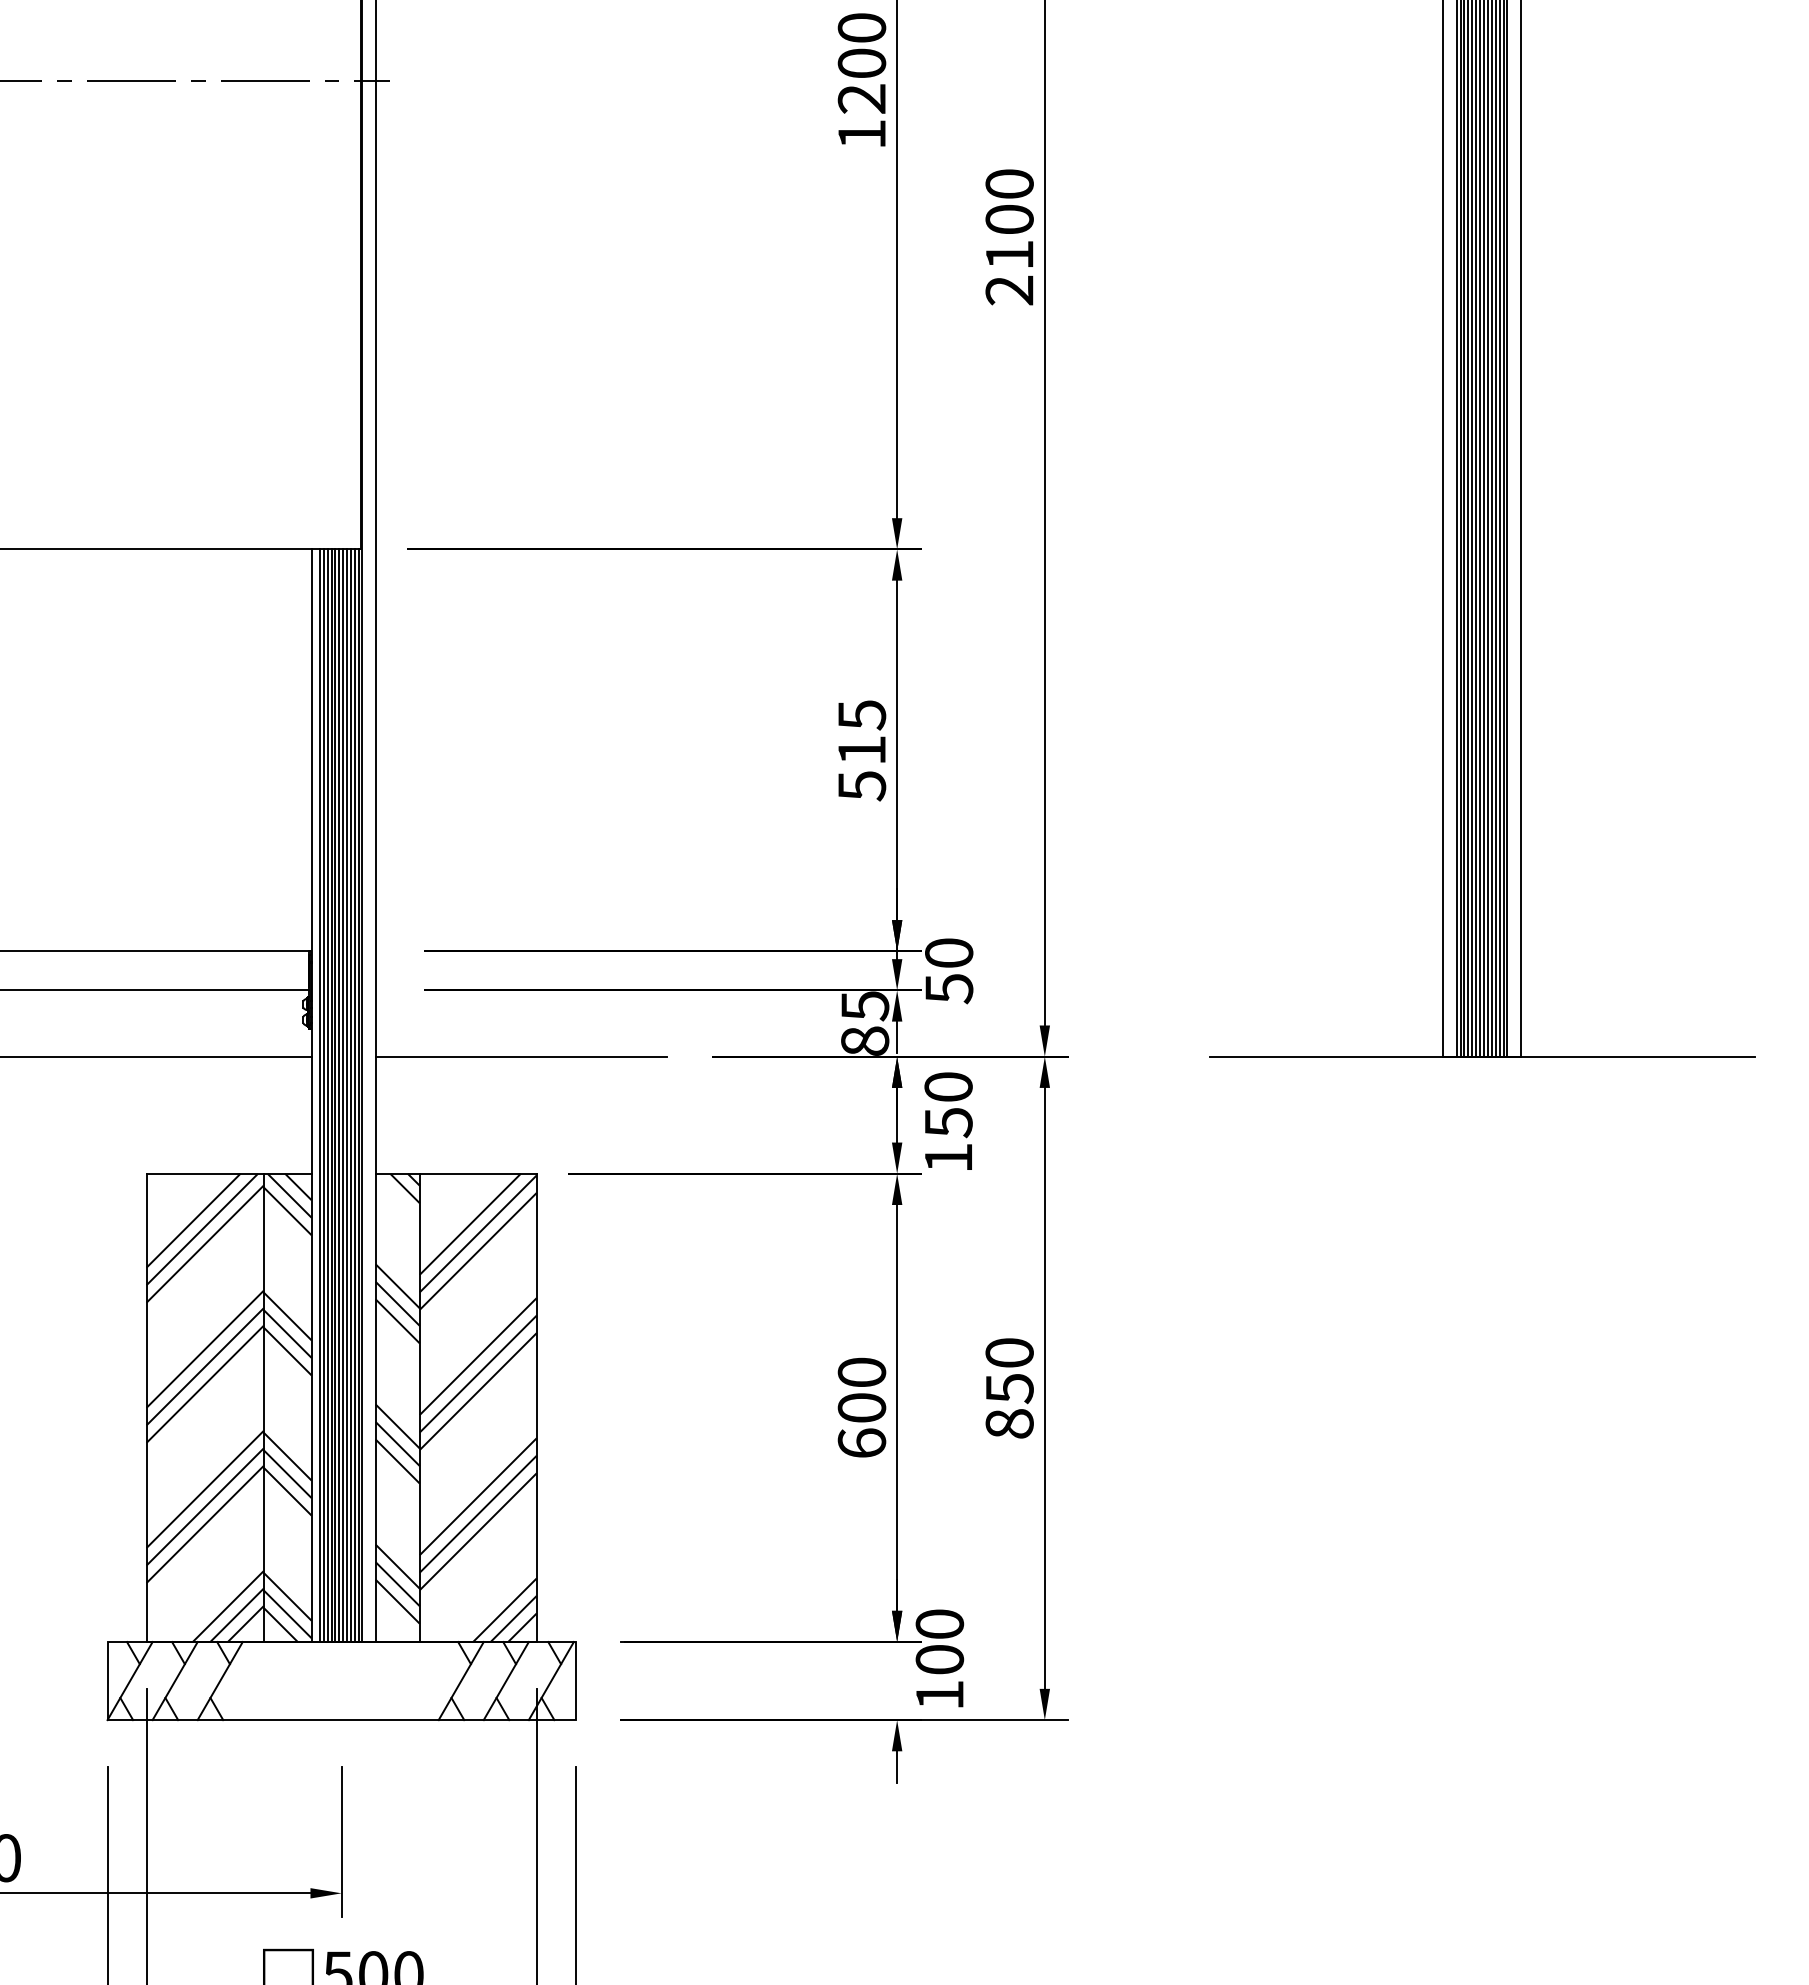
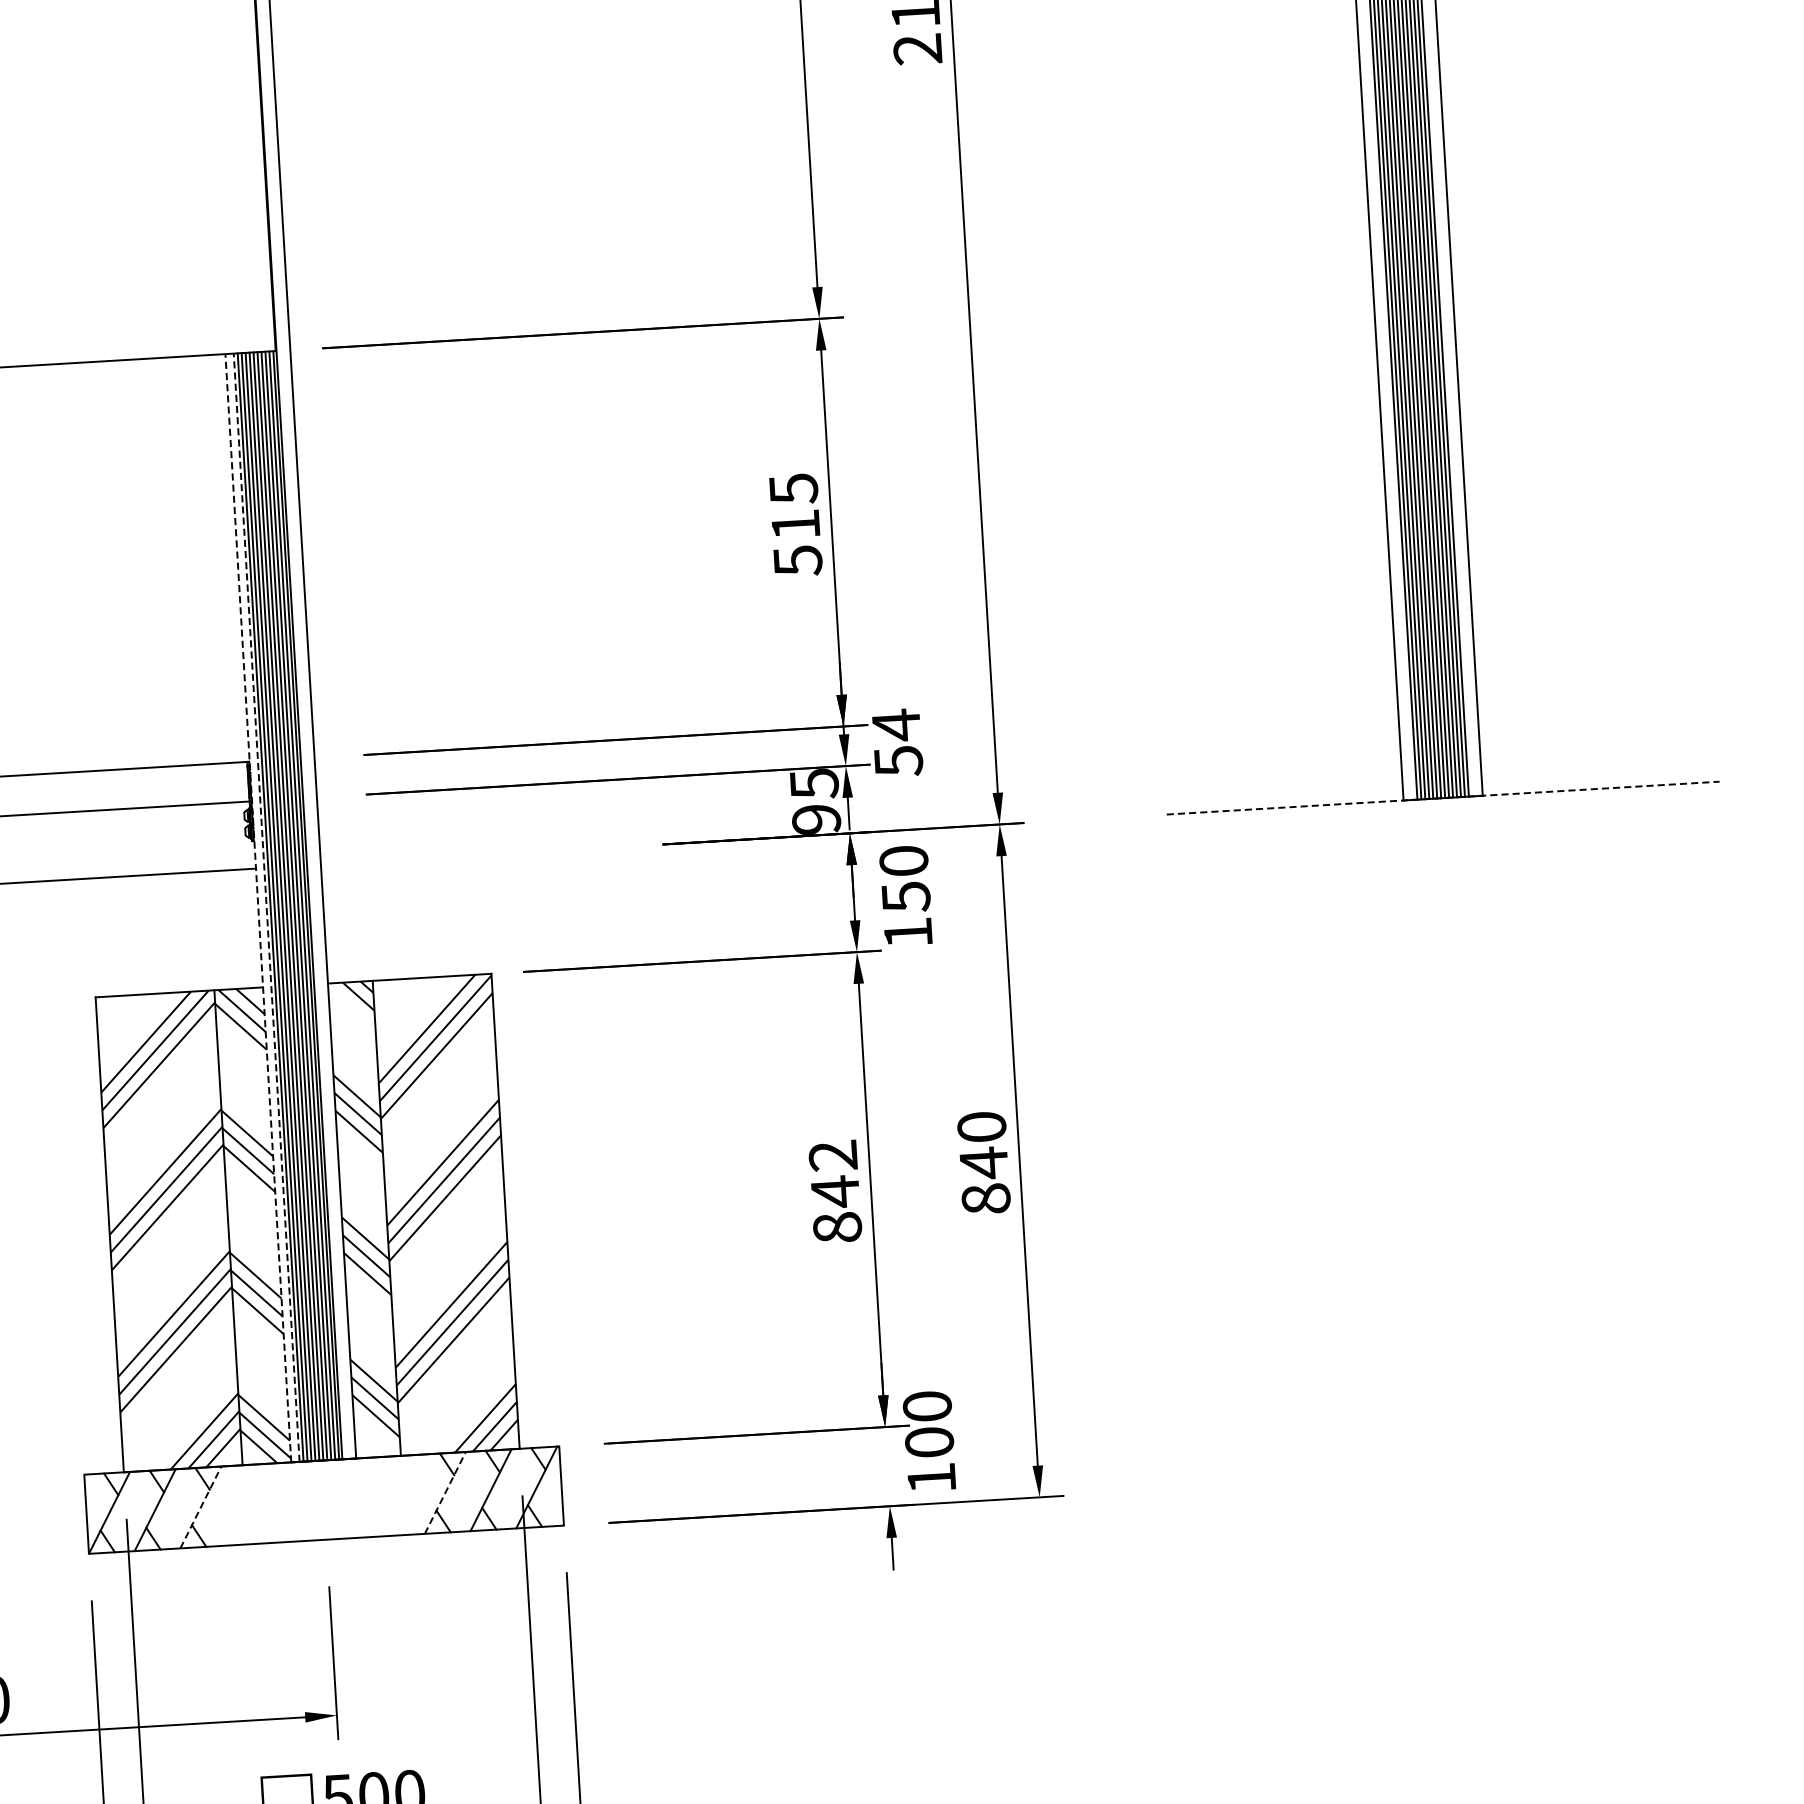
text: (949, 953) -> (896, 725), 50 -> 54
text: (865, 1040) -> (816, 818), 85 -> 95
line: (520, 1056) -> (467, 855), removed
line: (1482, 1056) -> (1443, 797), solid -> dashed
line: (311, 1095) -> (258, 908), solid -> dashed
line: (319, 1095) -> (266, 907), solid -> dashed
text: (1009, 1388) -> (983, 1163), 850 -> 840
text: (861, 1407) -> (834, 1191), 600 -> 842
line: (220, 1680) -> (201, 1506), solid -> dashed
line: (461, 1680) -> (445, 1492), solid -> dashed

